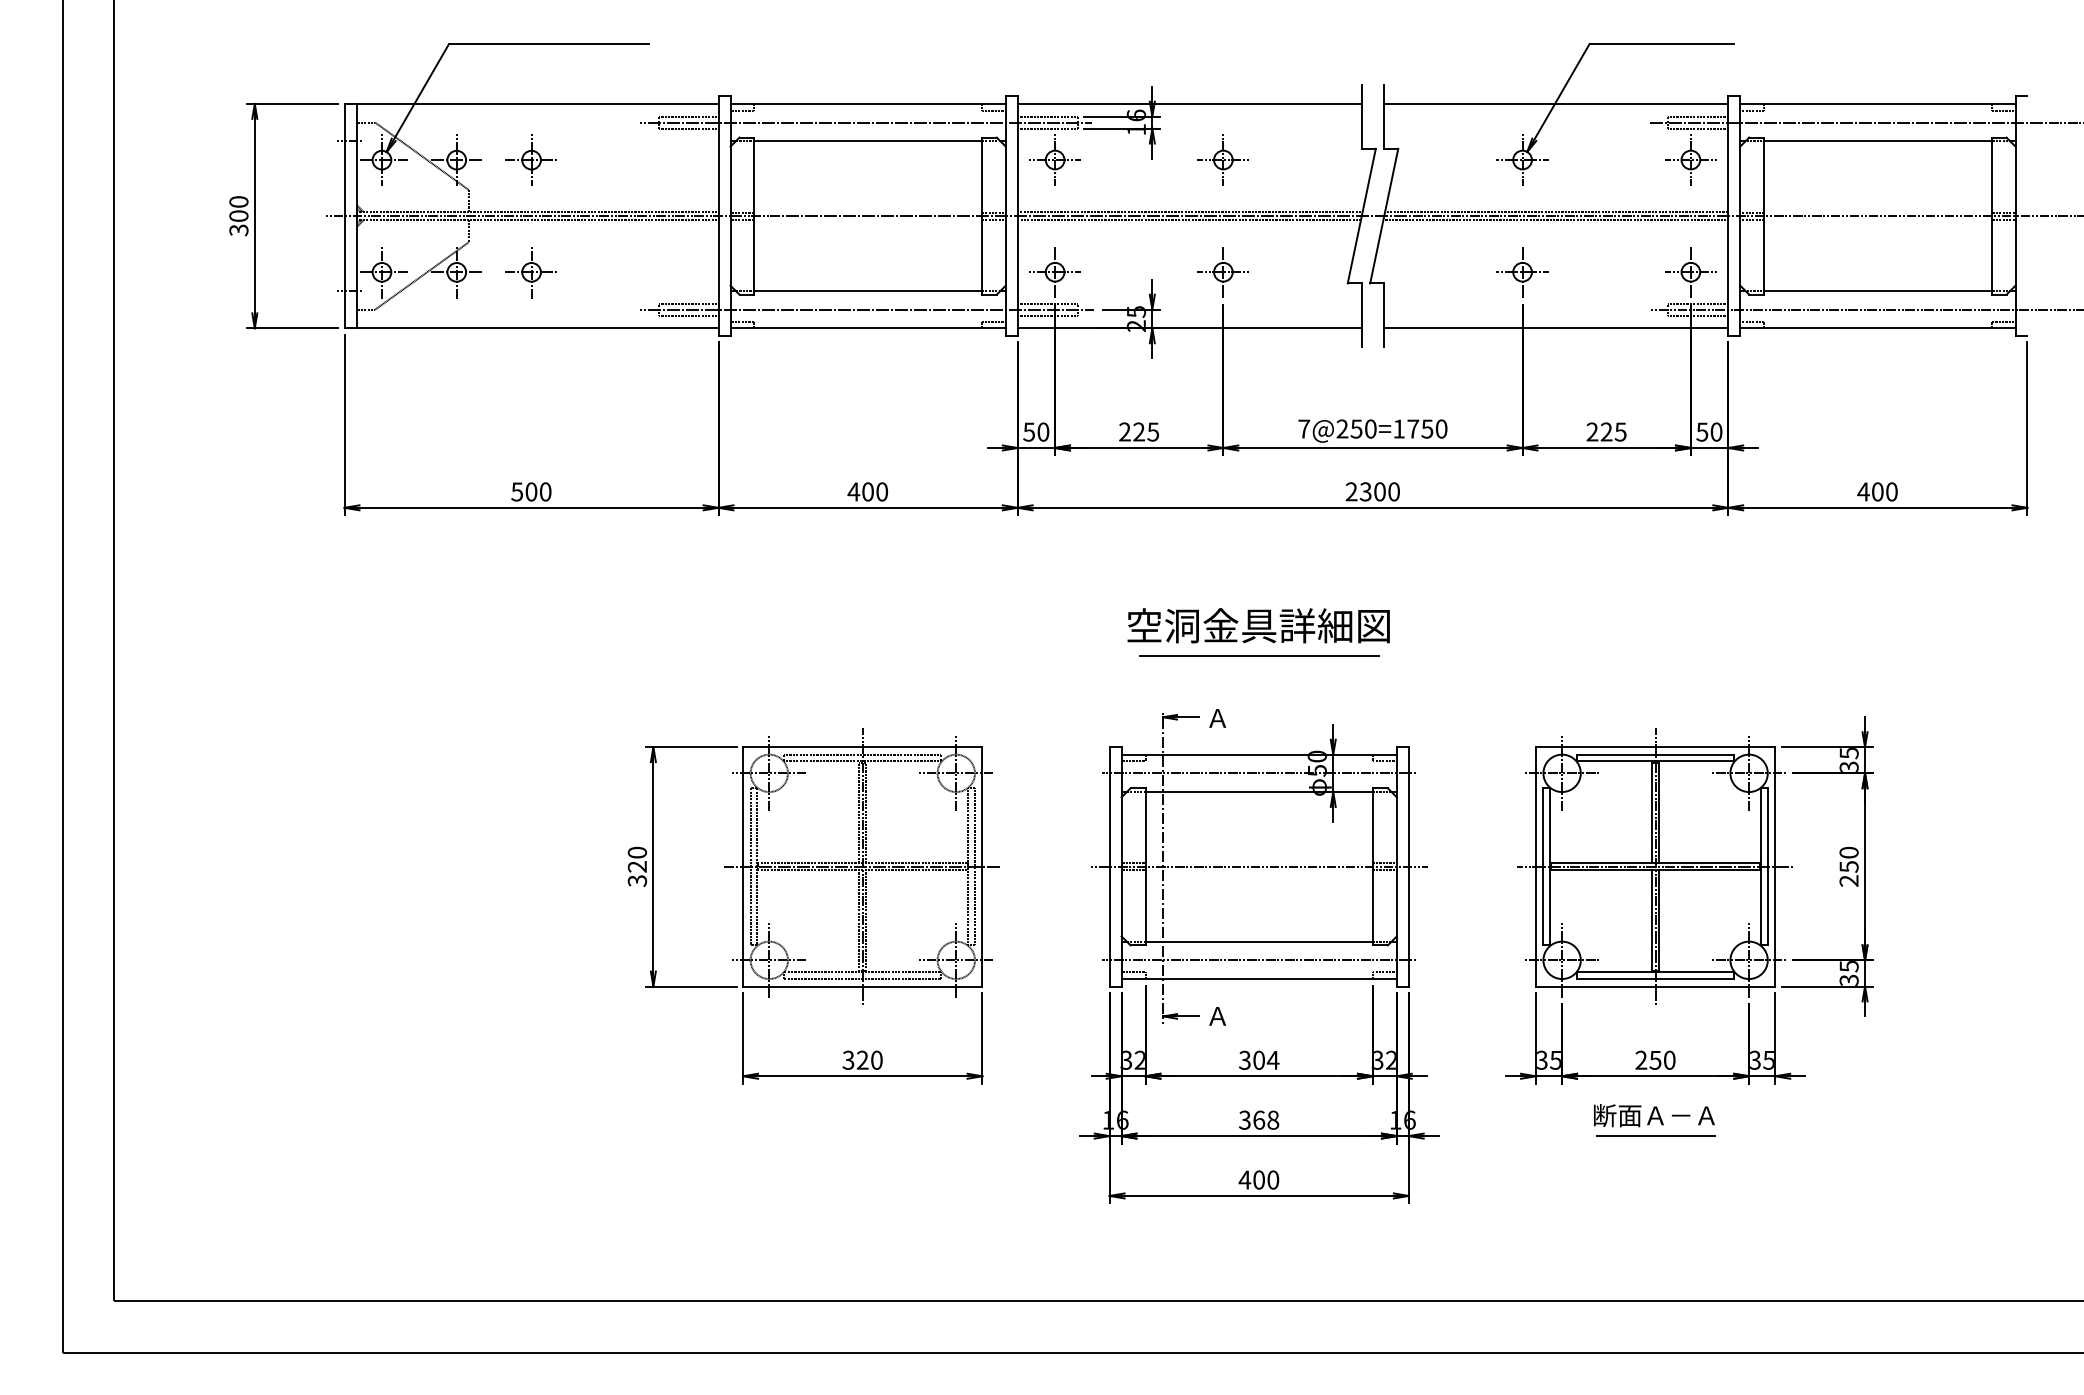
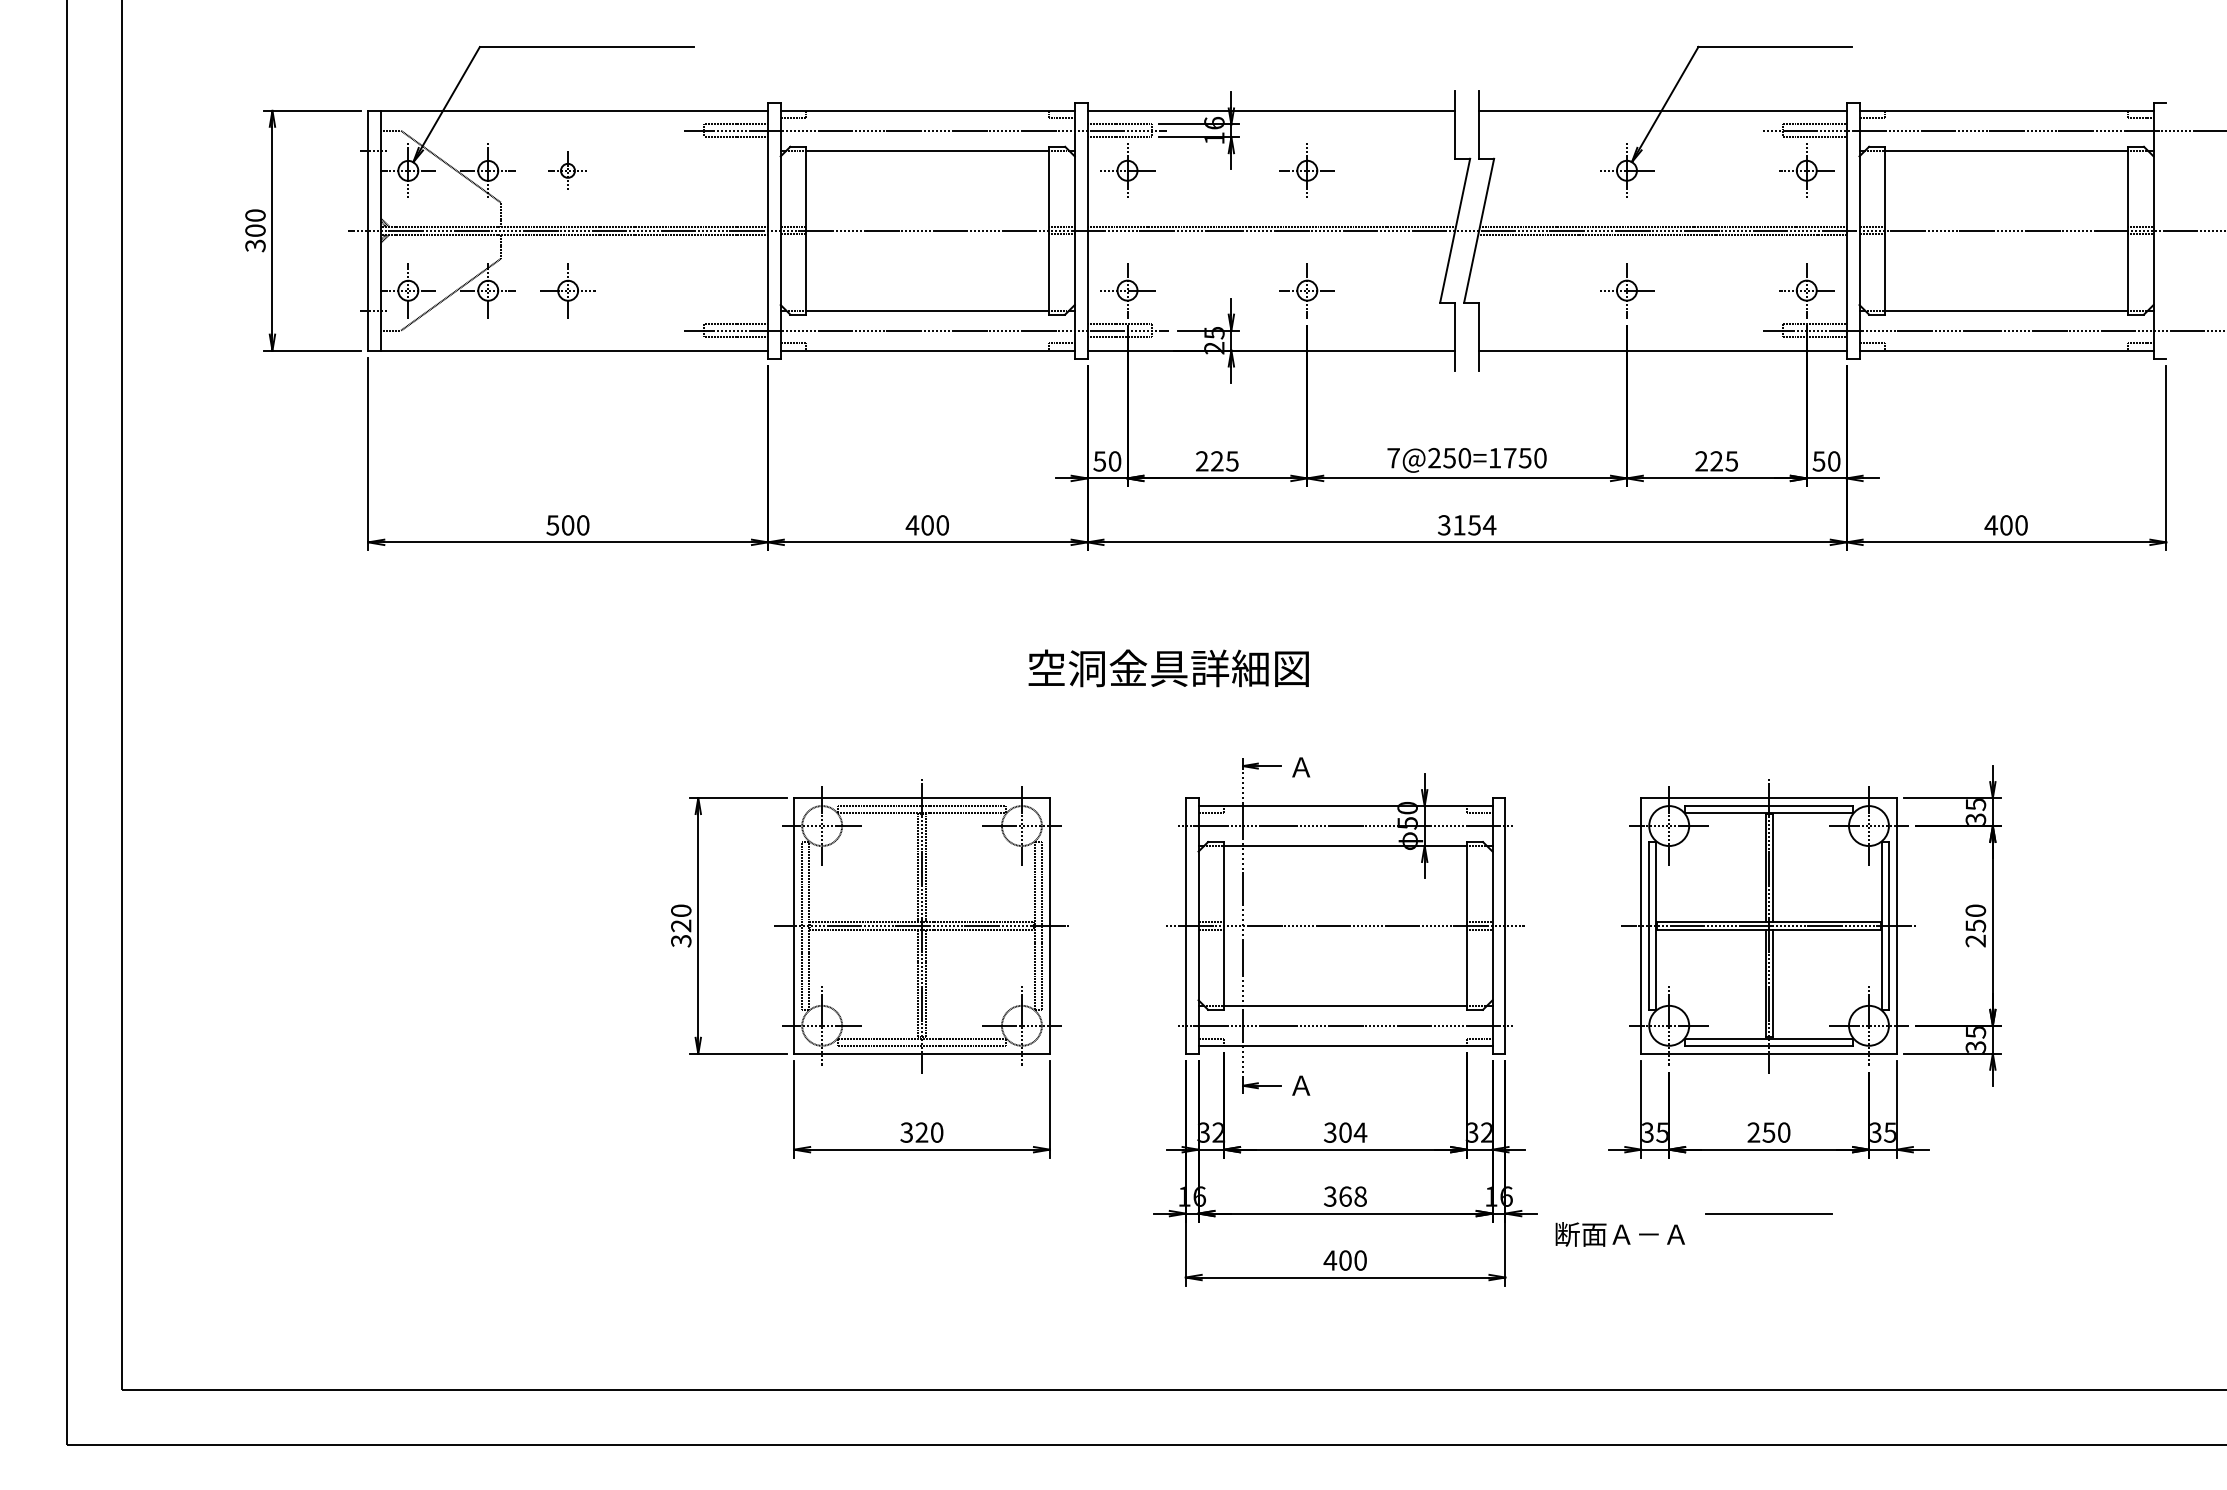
part: (530, 159) -> (567, 170), size x0.7
line: (1189, 219) -> (1271, 234), removed
text: (1372, 491) -> (1466, 524), 2300 -> 3154
text: (1258, 625) -> (1168, 668), moved
line: (1258, 655) -> (1344, 700), removed
text: (1654, 1115) -> (1620, 1234), moved

